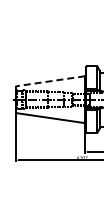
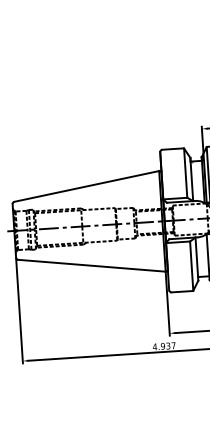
line: (50, 81) -> (85, 187), dashed -> solid

